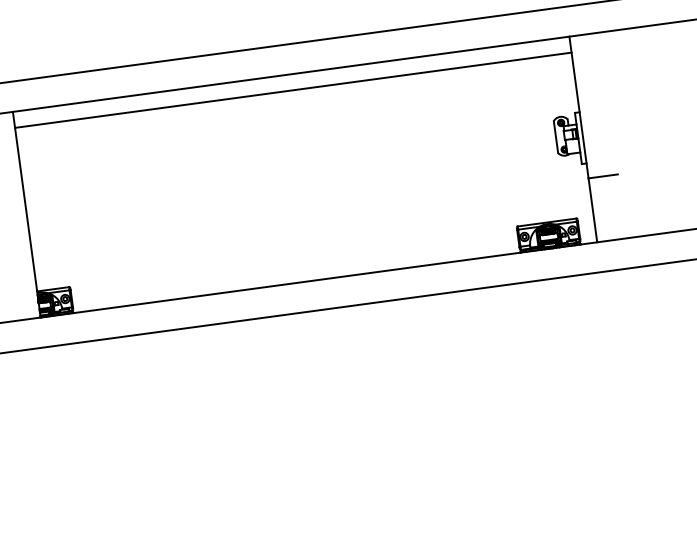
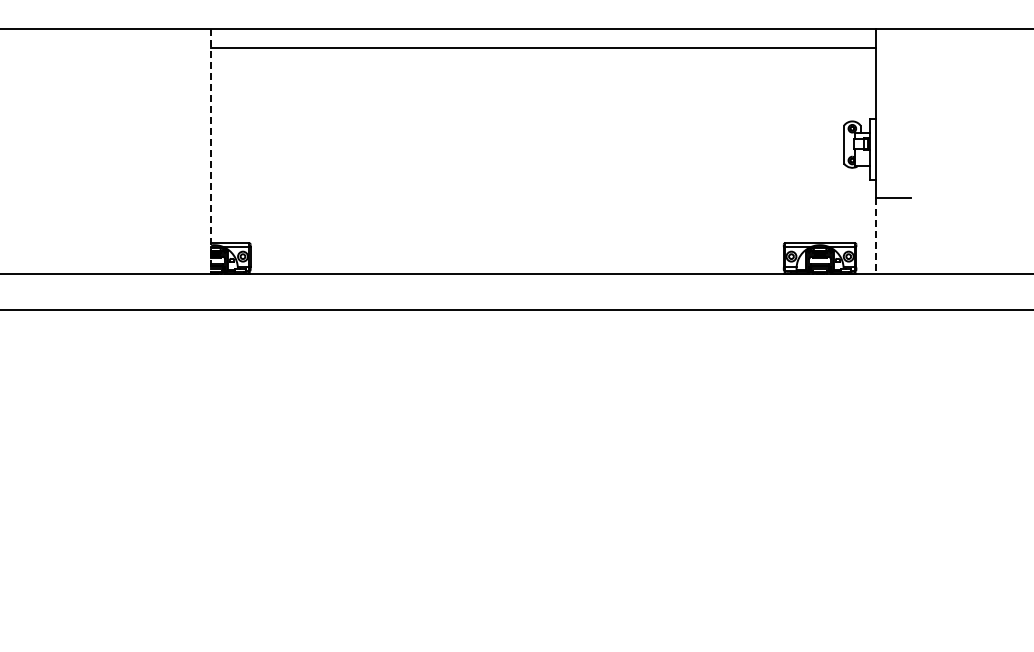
line: (592, 210) -> (875, 236), solid -> dashed
line: (27, 214) -> (211, 151), solid -> dashed

